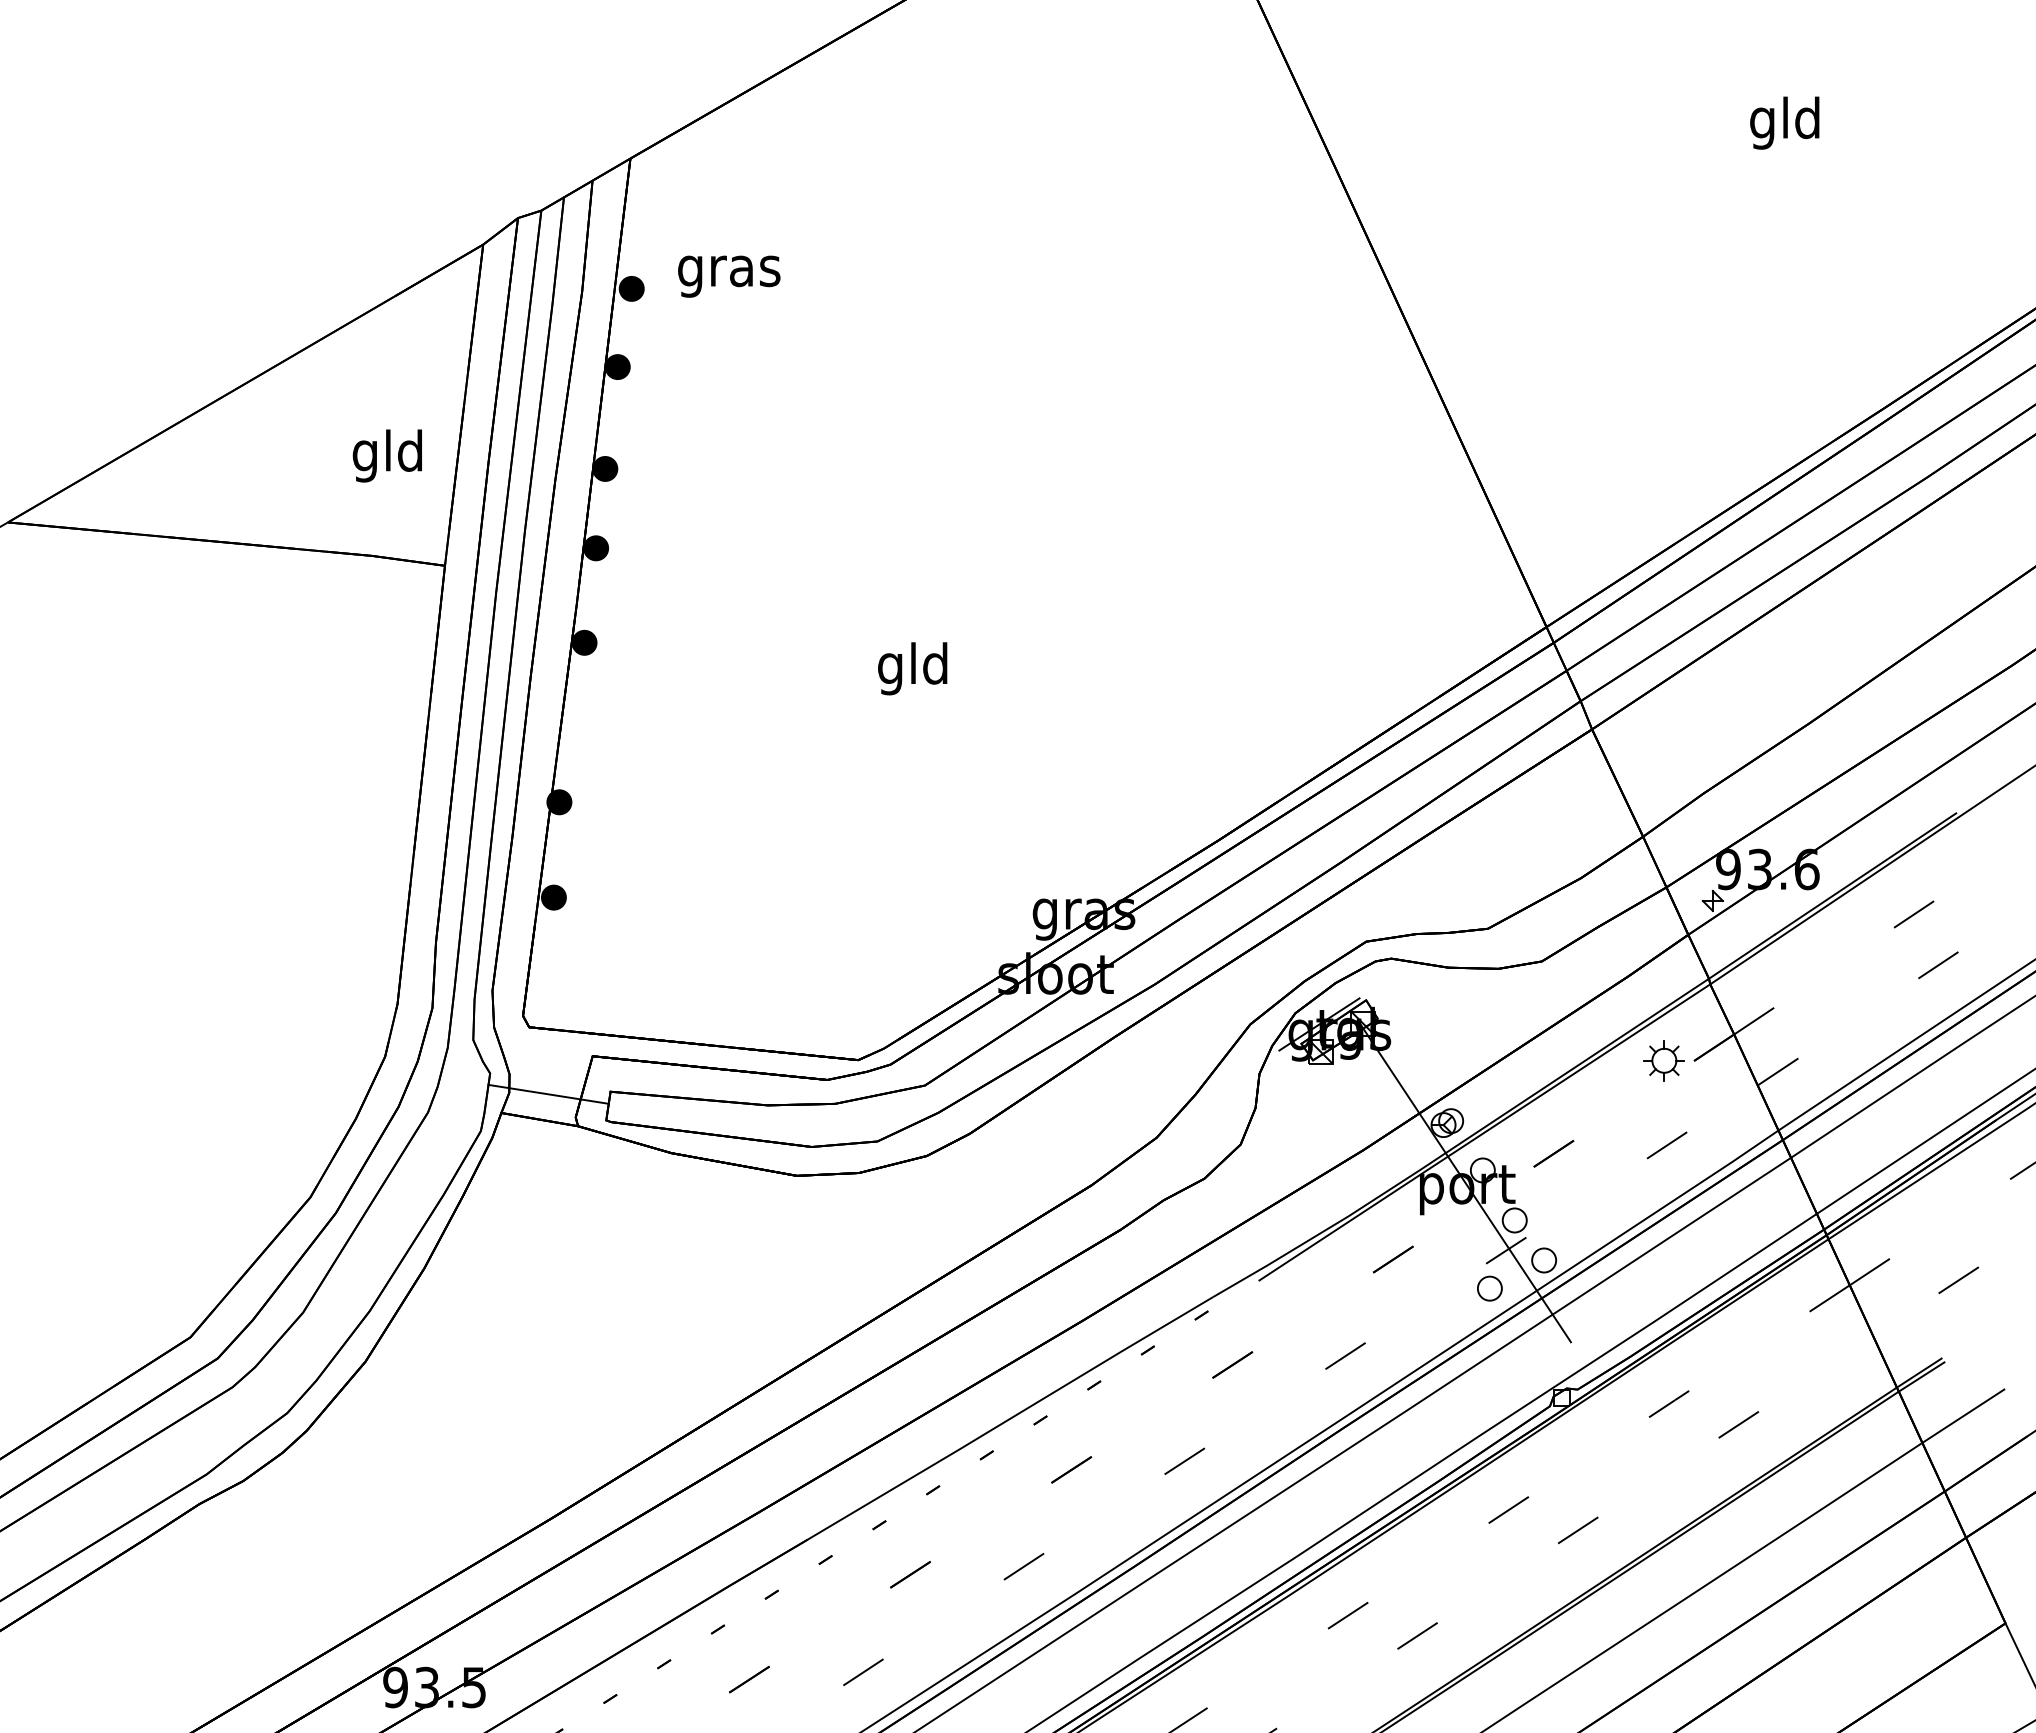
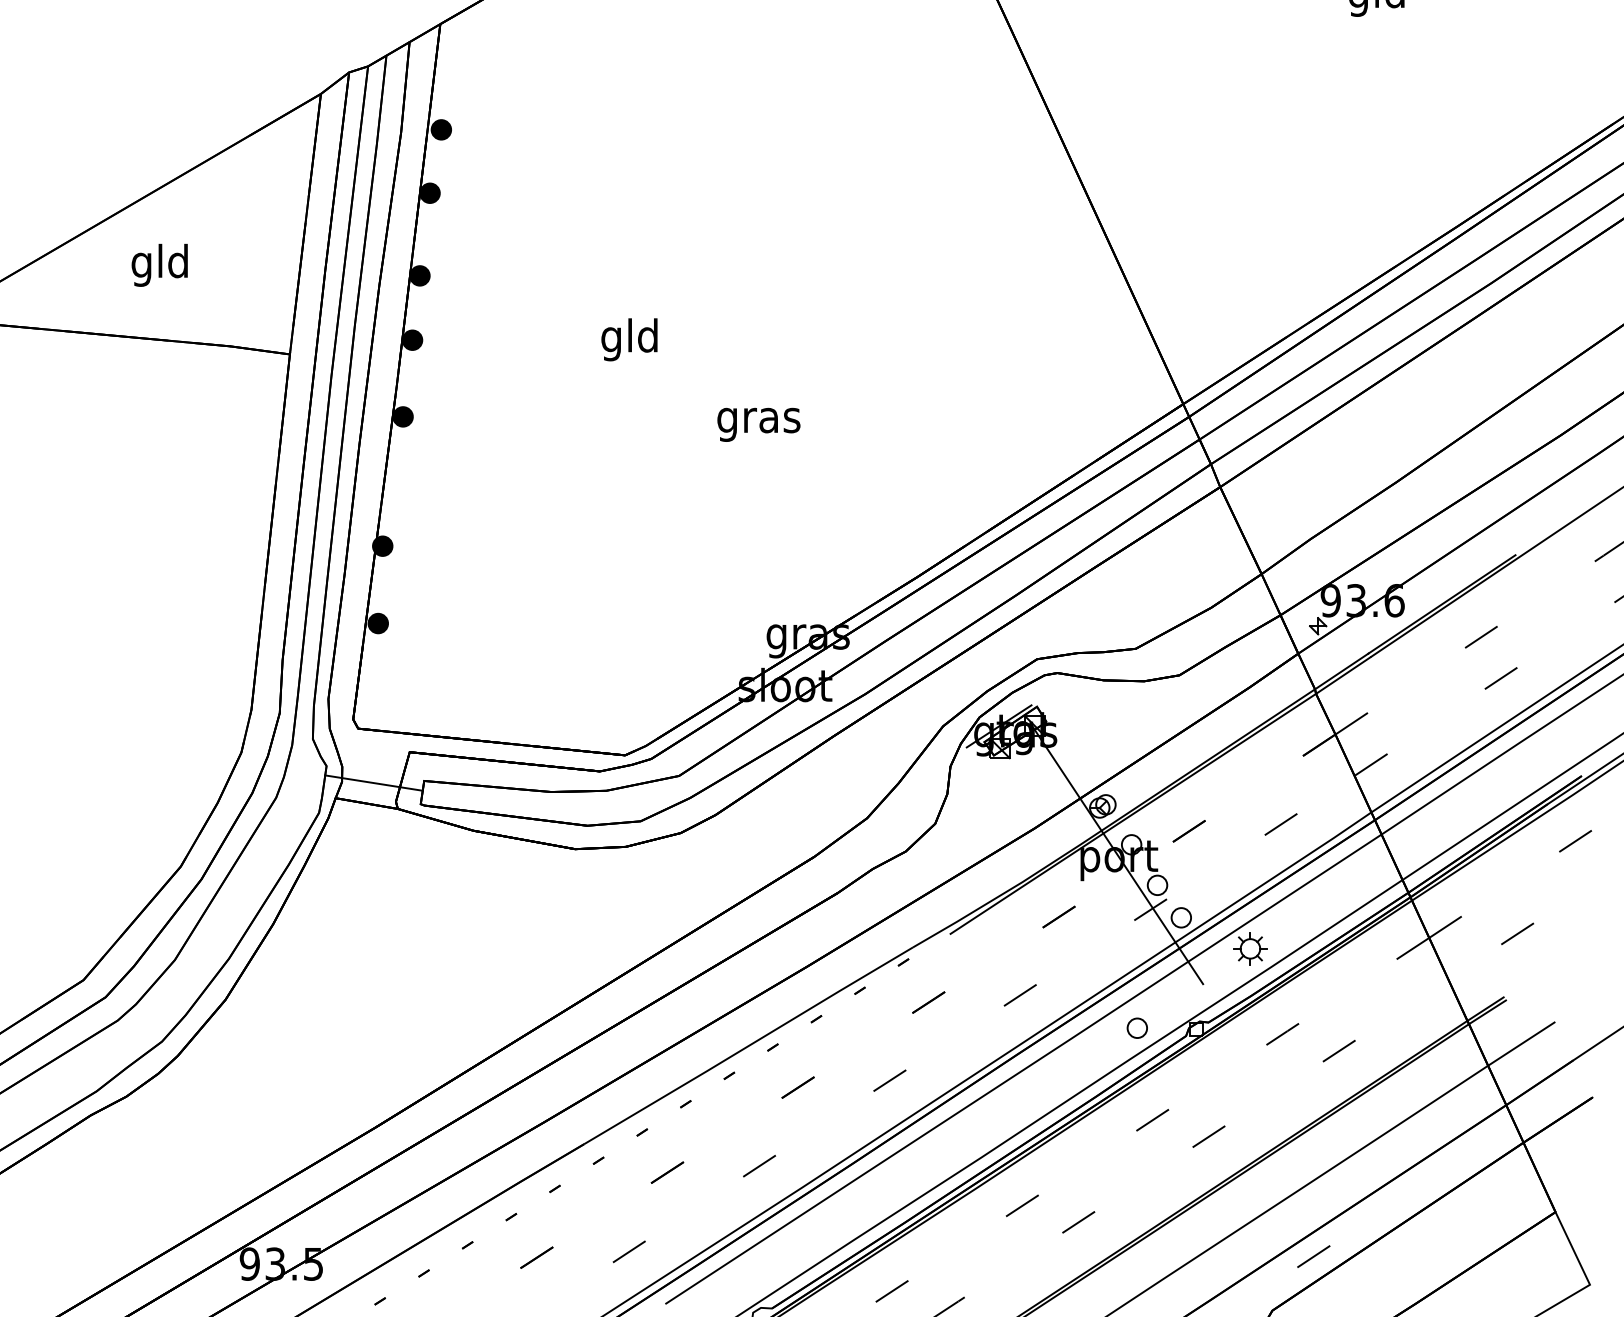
text: (729, 276) -> (759, 424), moved
text: (386, 455) -> (158, 264), moved
text: (912, 668) -> (629, 339), moved
part: (1663, 1060) -> (1249, 948), moved
part: (1489, 1288) -> (1137, 1028), moved
line: (1707, 1678) -> (1313, 1256), added

